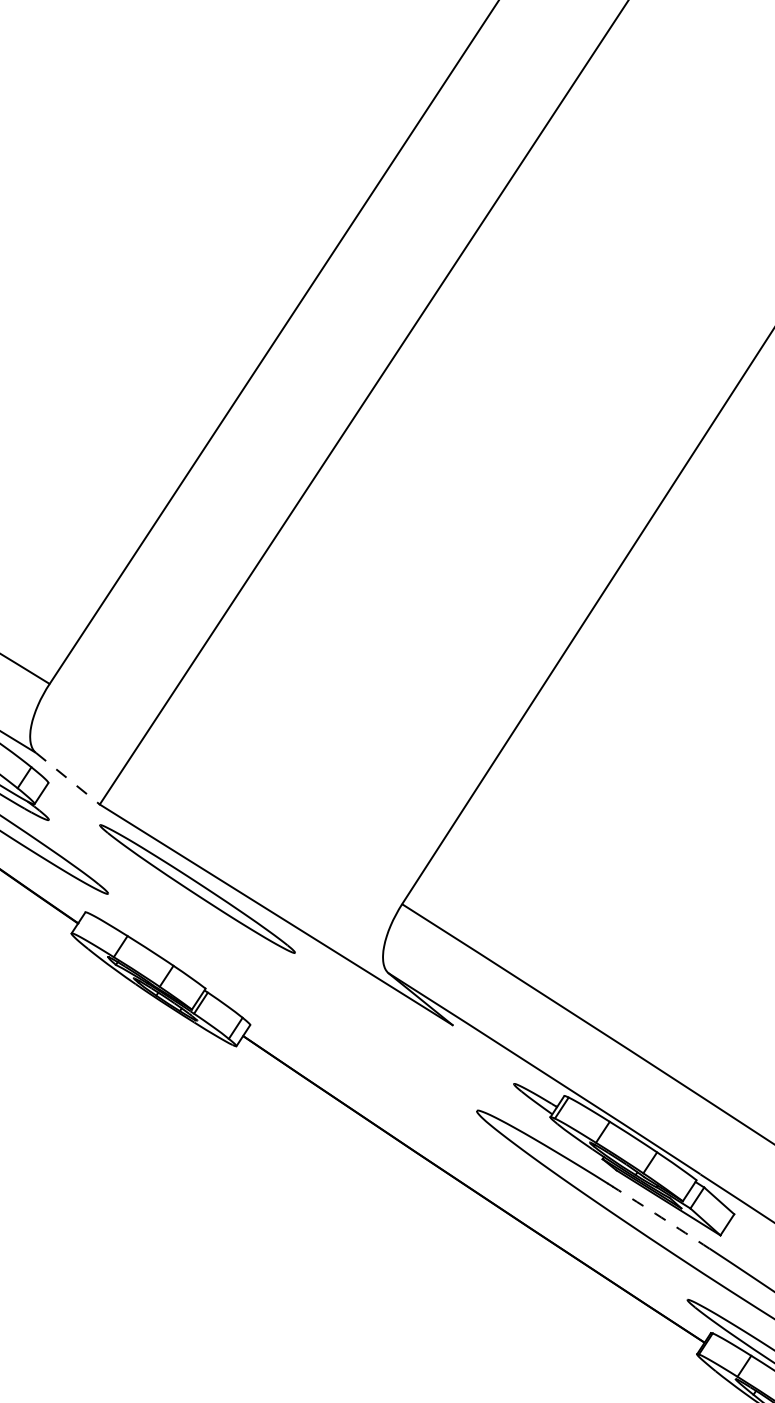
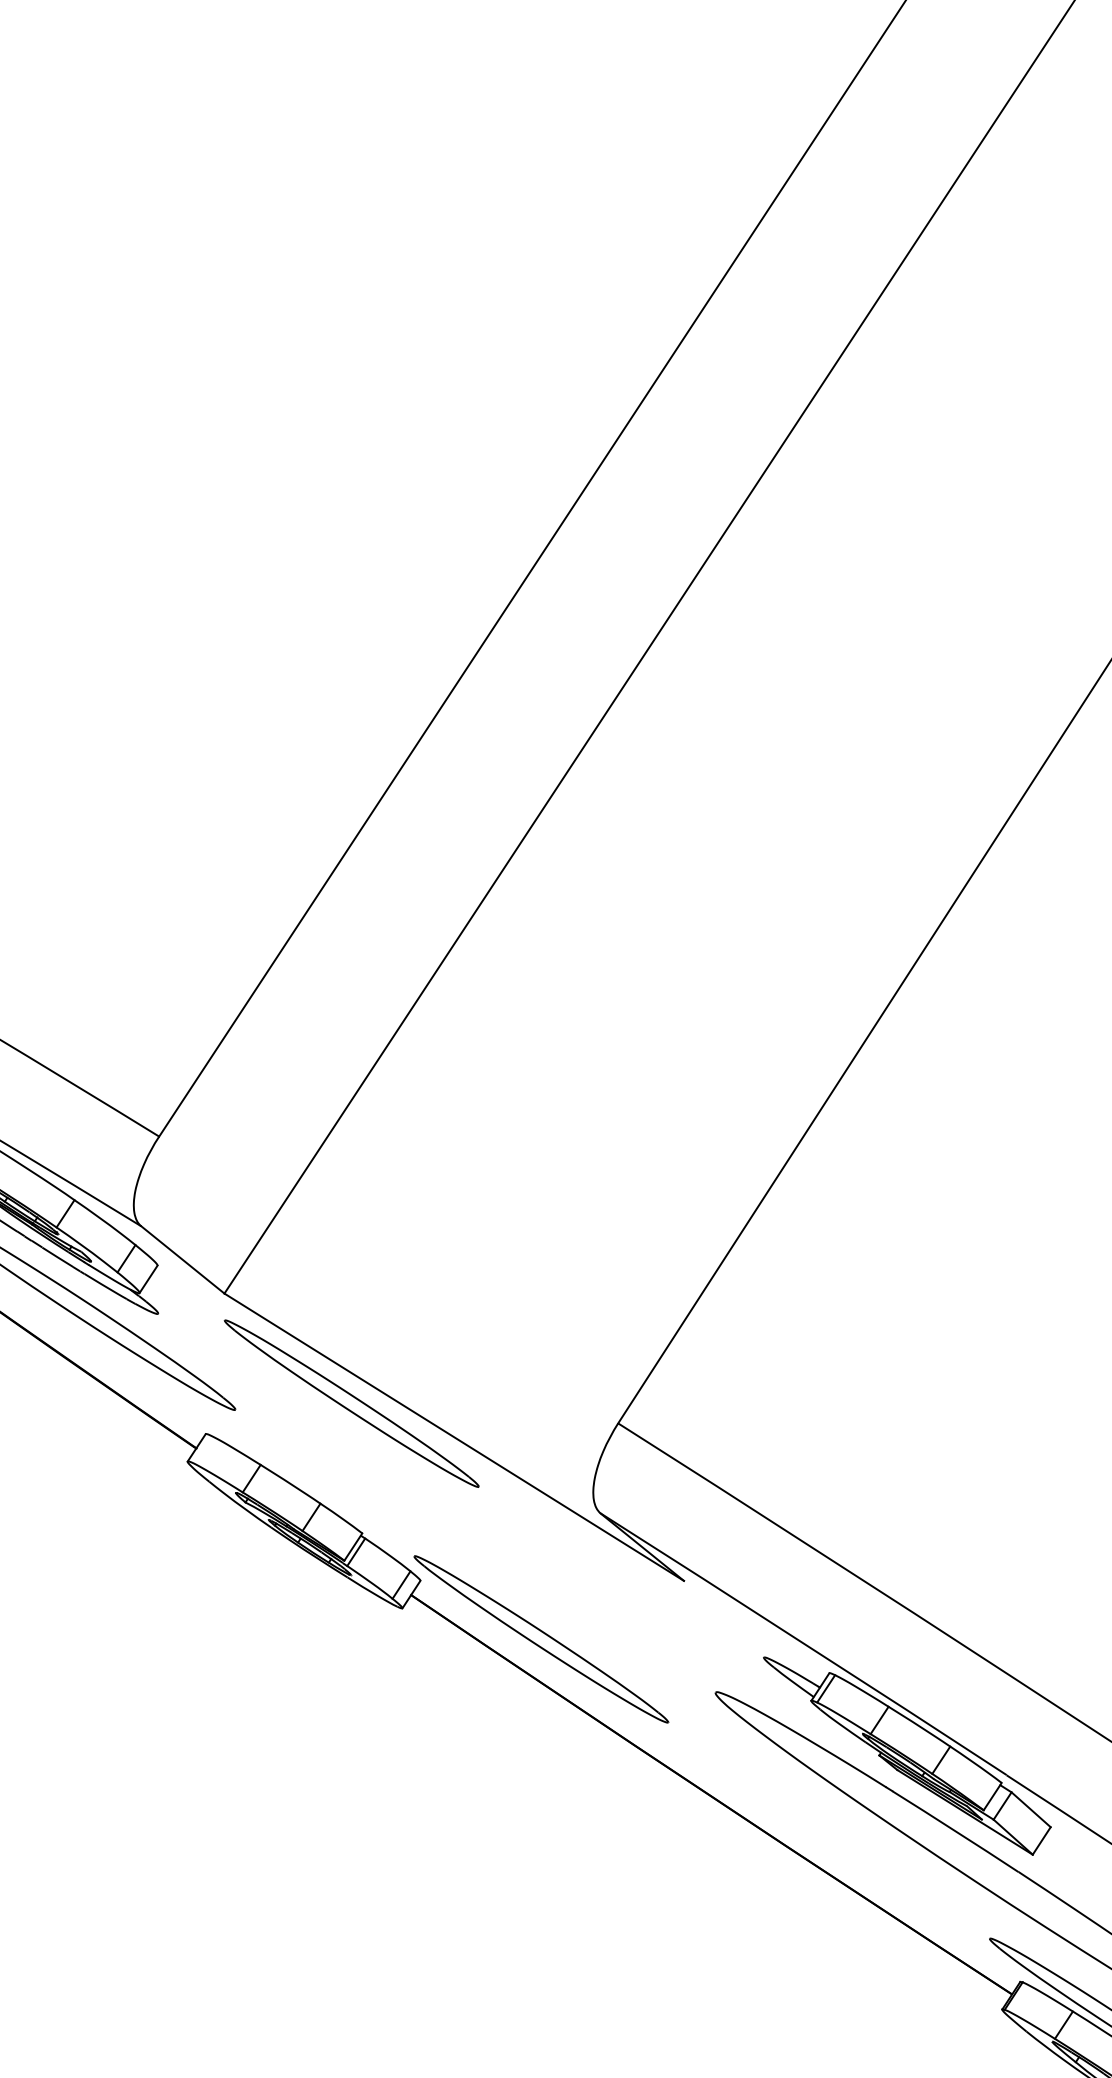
line: (67, 778) -> (182, 1259), dashed -> solid
part: (343, 1070) -> (541, 1639), added
arc: (661, 1217) -> (955, 1831), dashed -> solid

